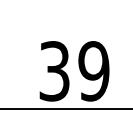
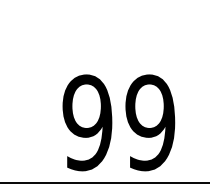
text: (54, 71) -> (87, 123), 39 -> 99

